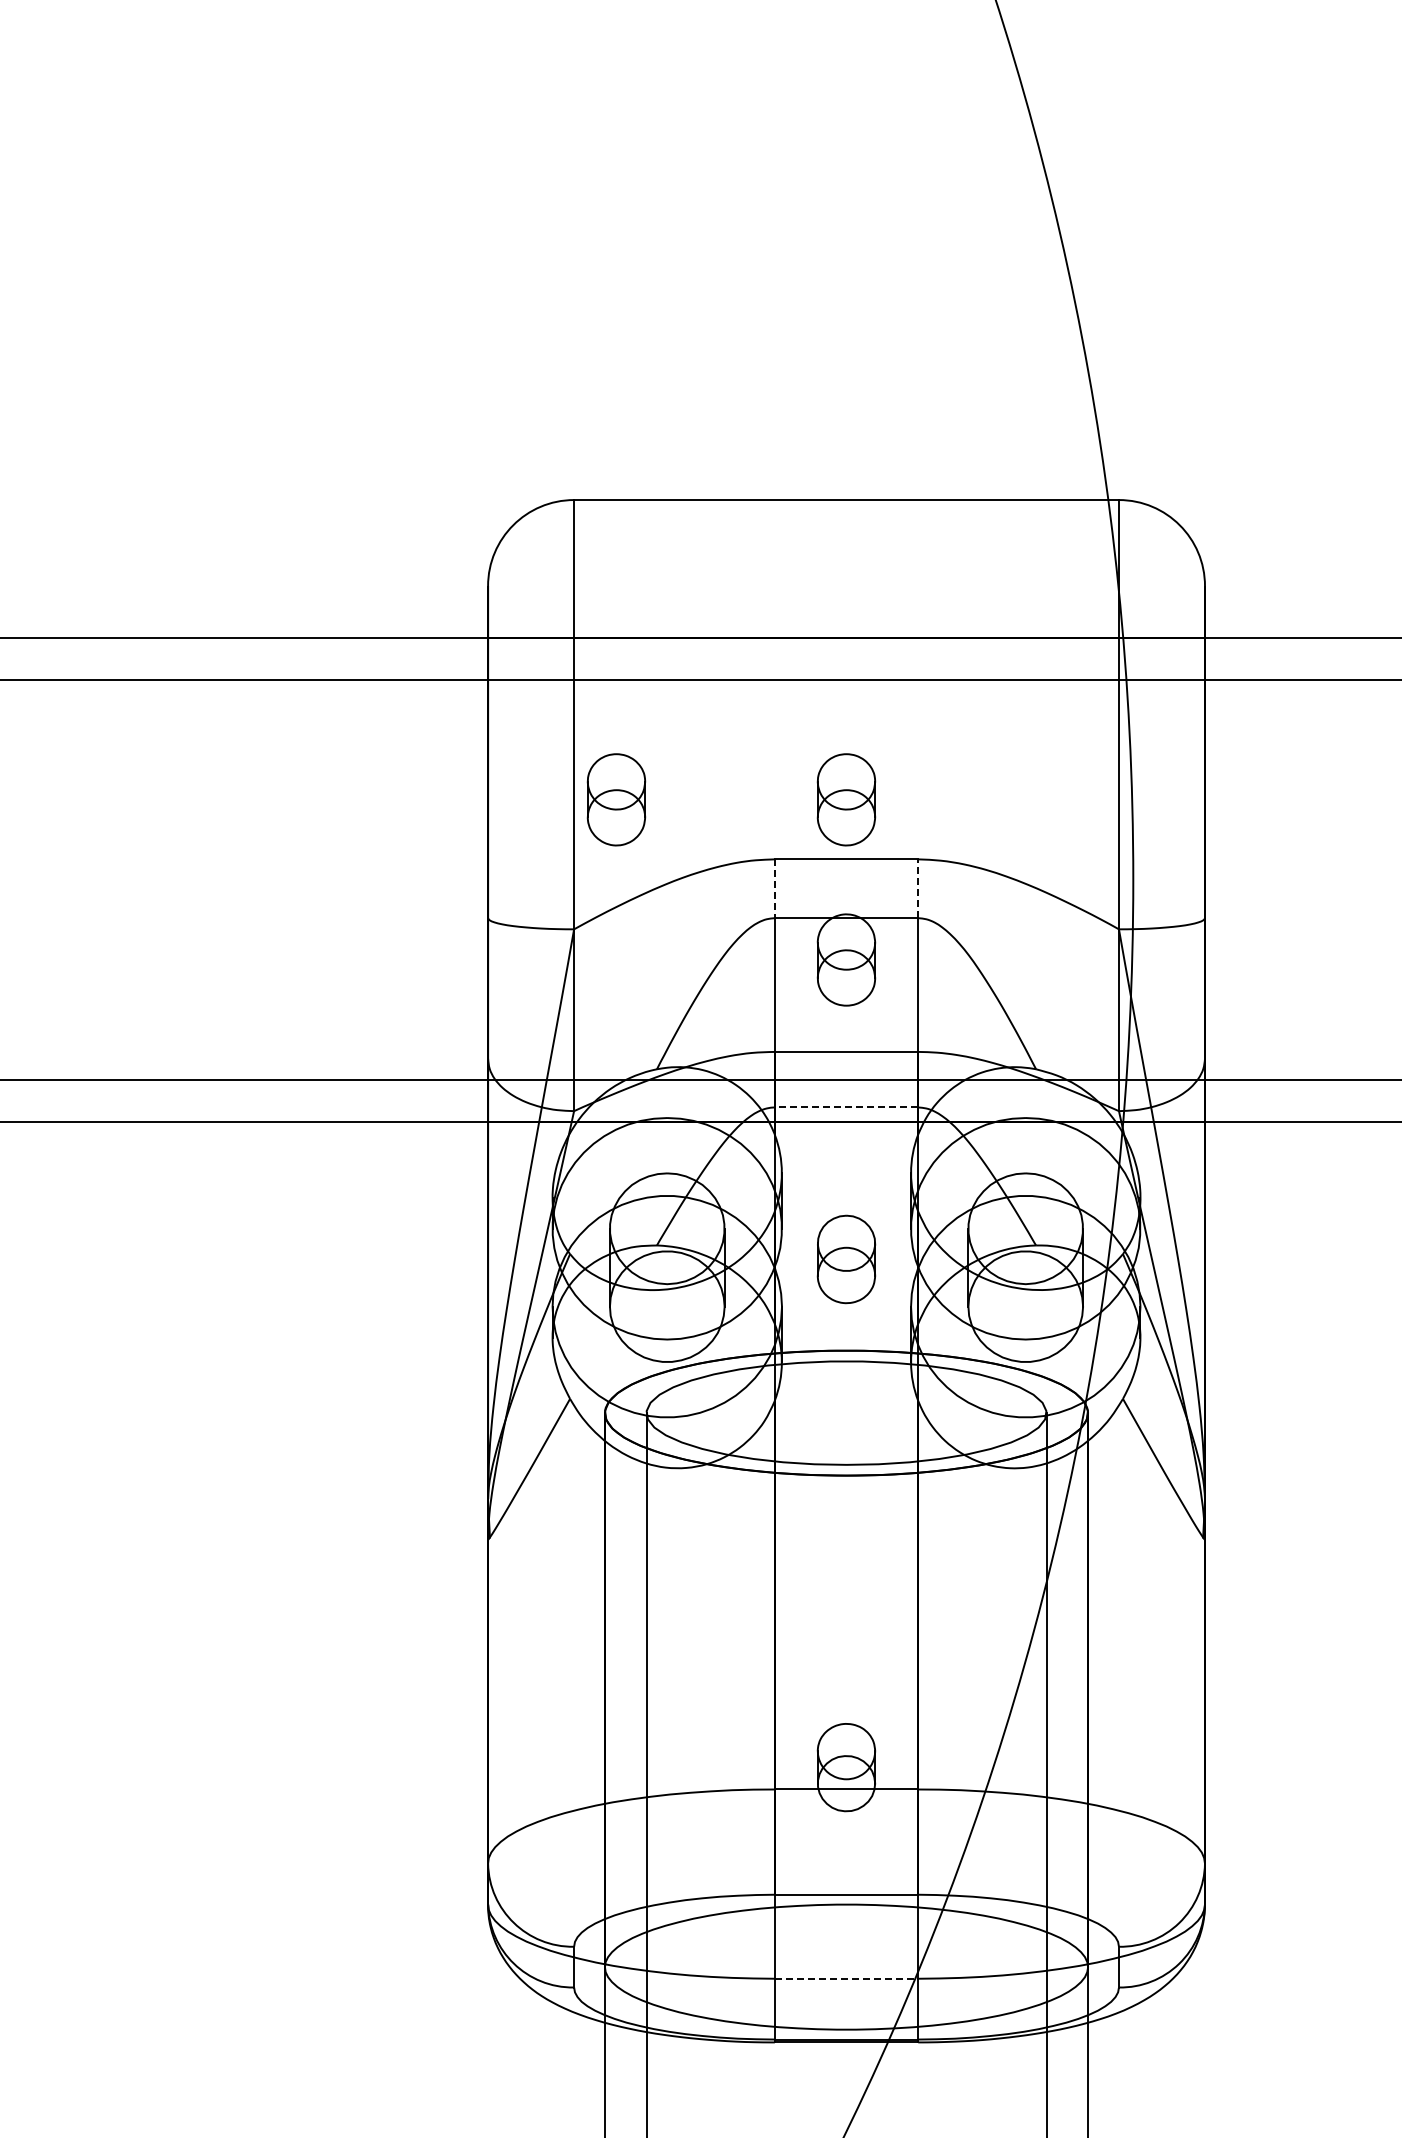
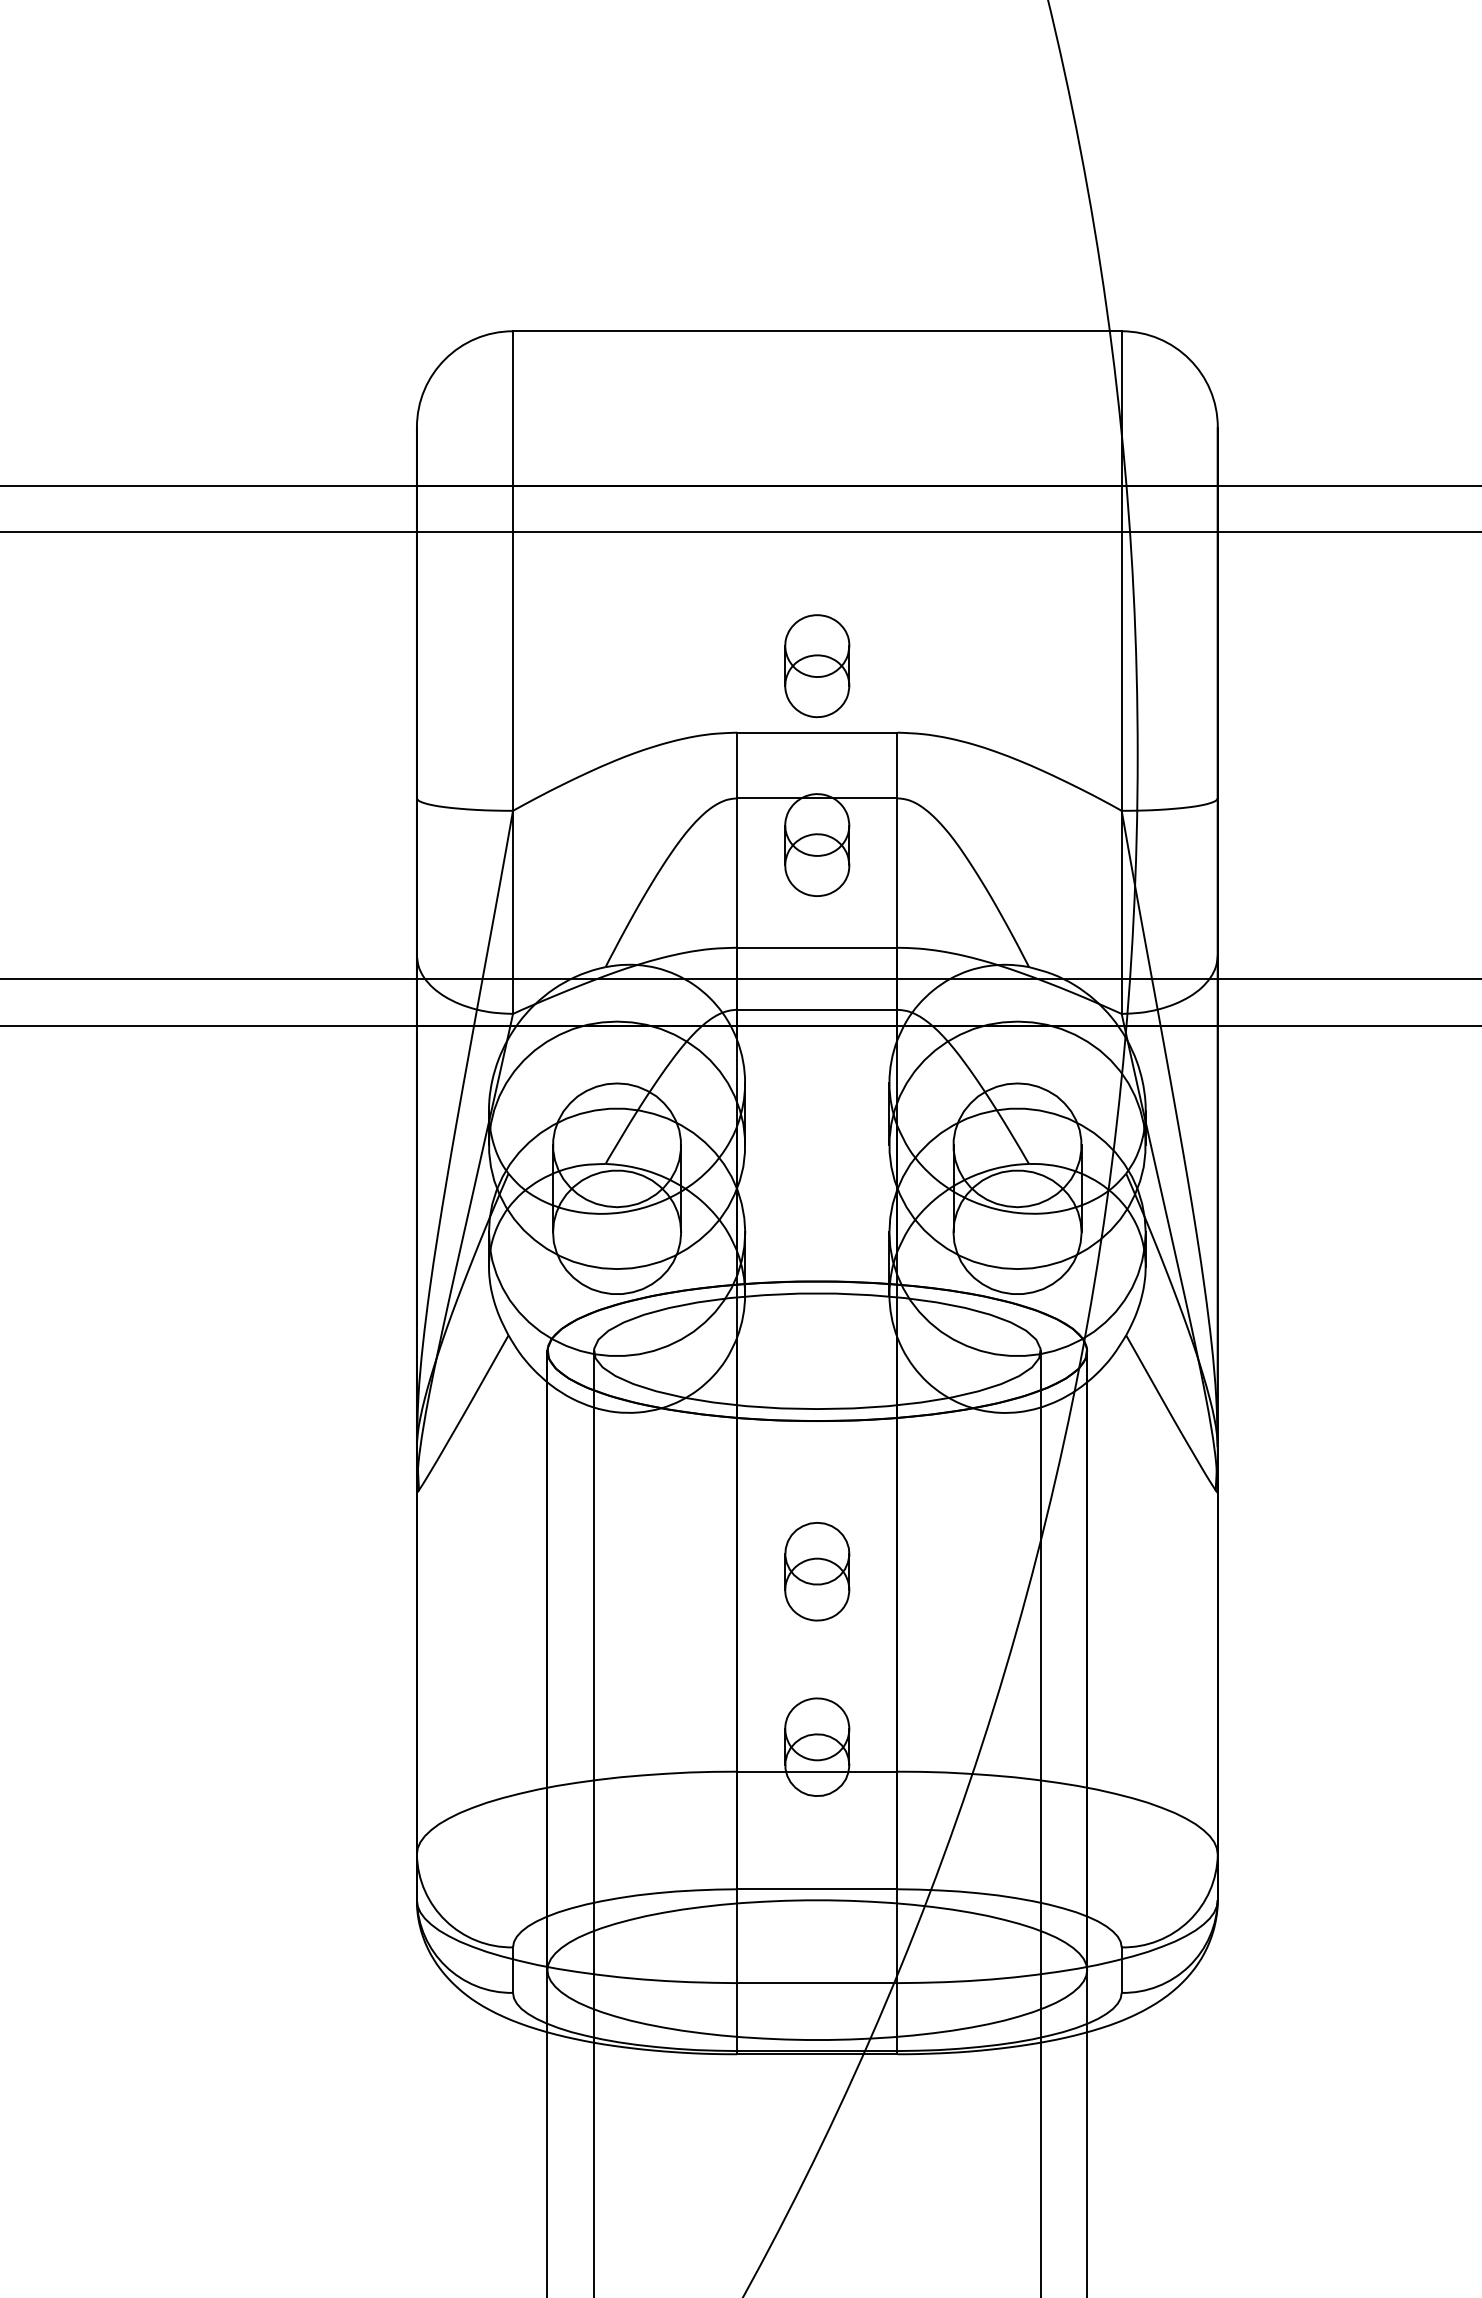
part: (616, 799) -> (560, 665), removed
line: (918, 888) -> (897, 765), dashed -> solid
line: (774, 889) -> (736, 766), dashed -> solid
line: (846, 1107) -> (817, 1009), dashed -> solid
part: (846, 1259) -> (817, 1571), moved
line: (846, 1978) -> (817, 1982), dashed -> solid

